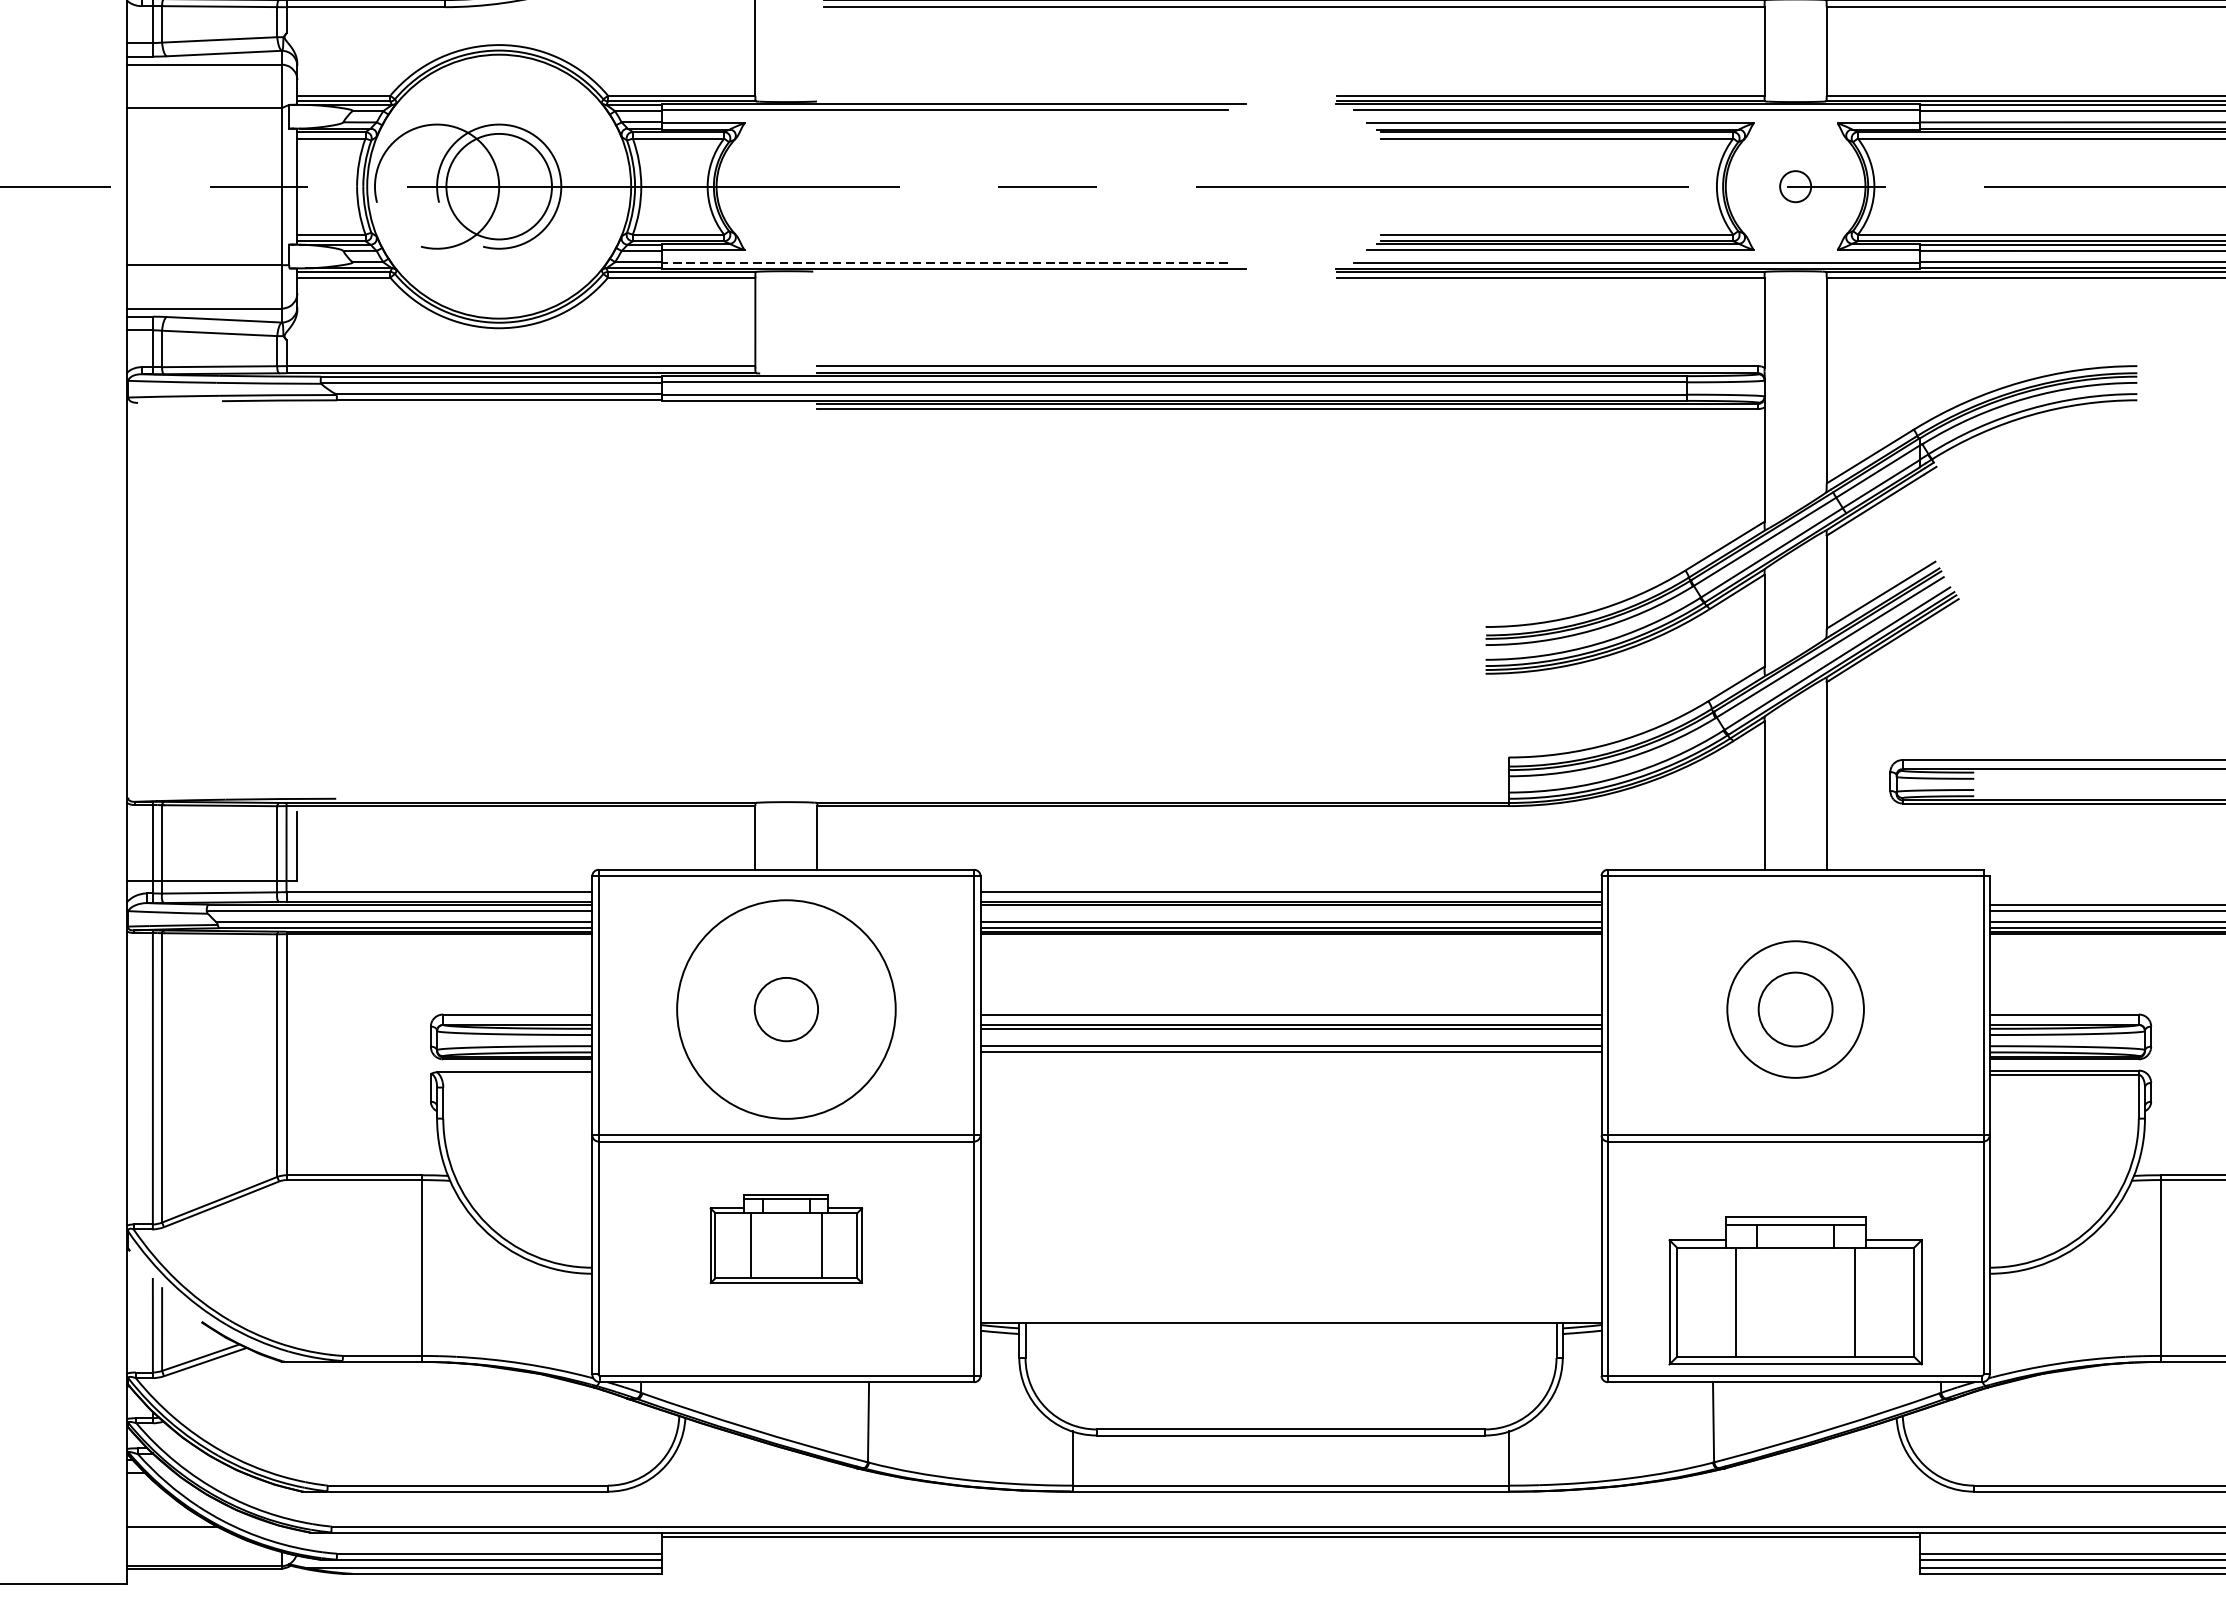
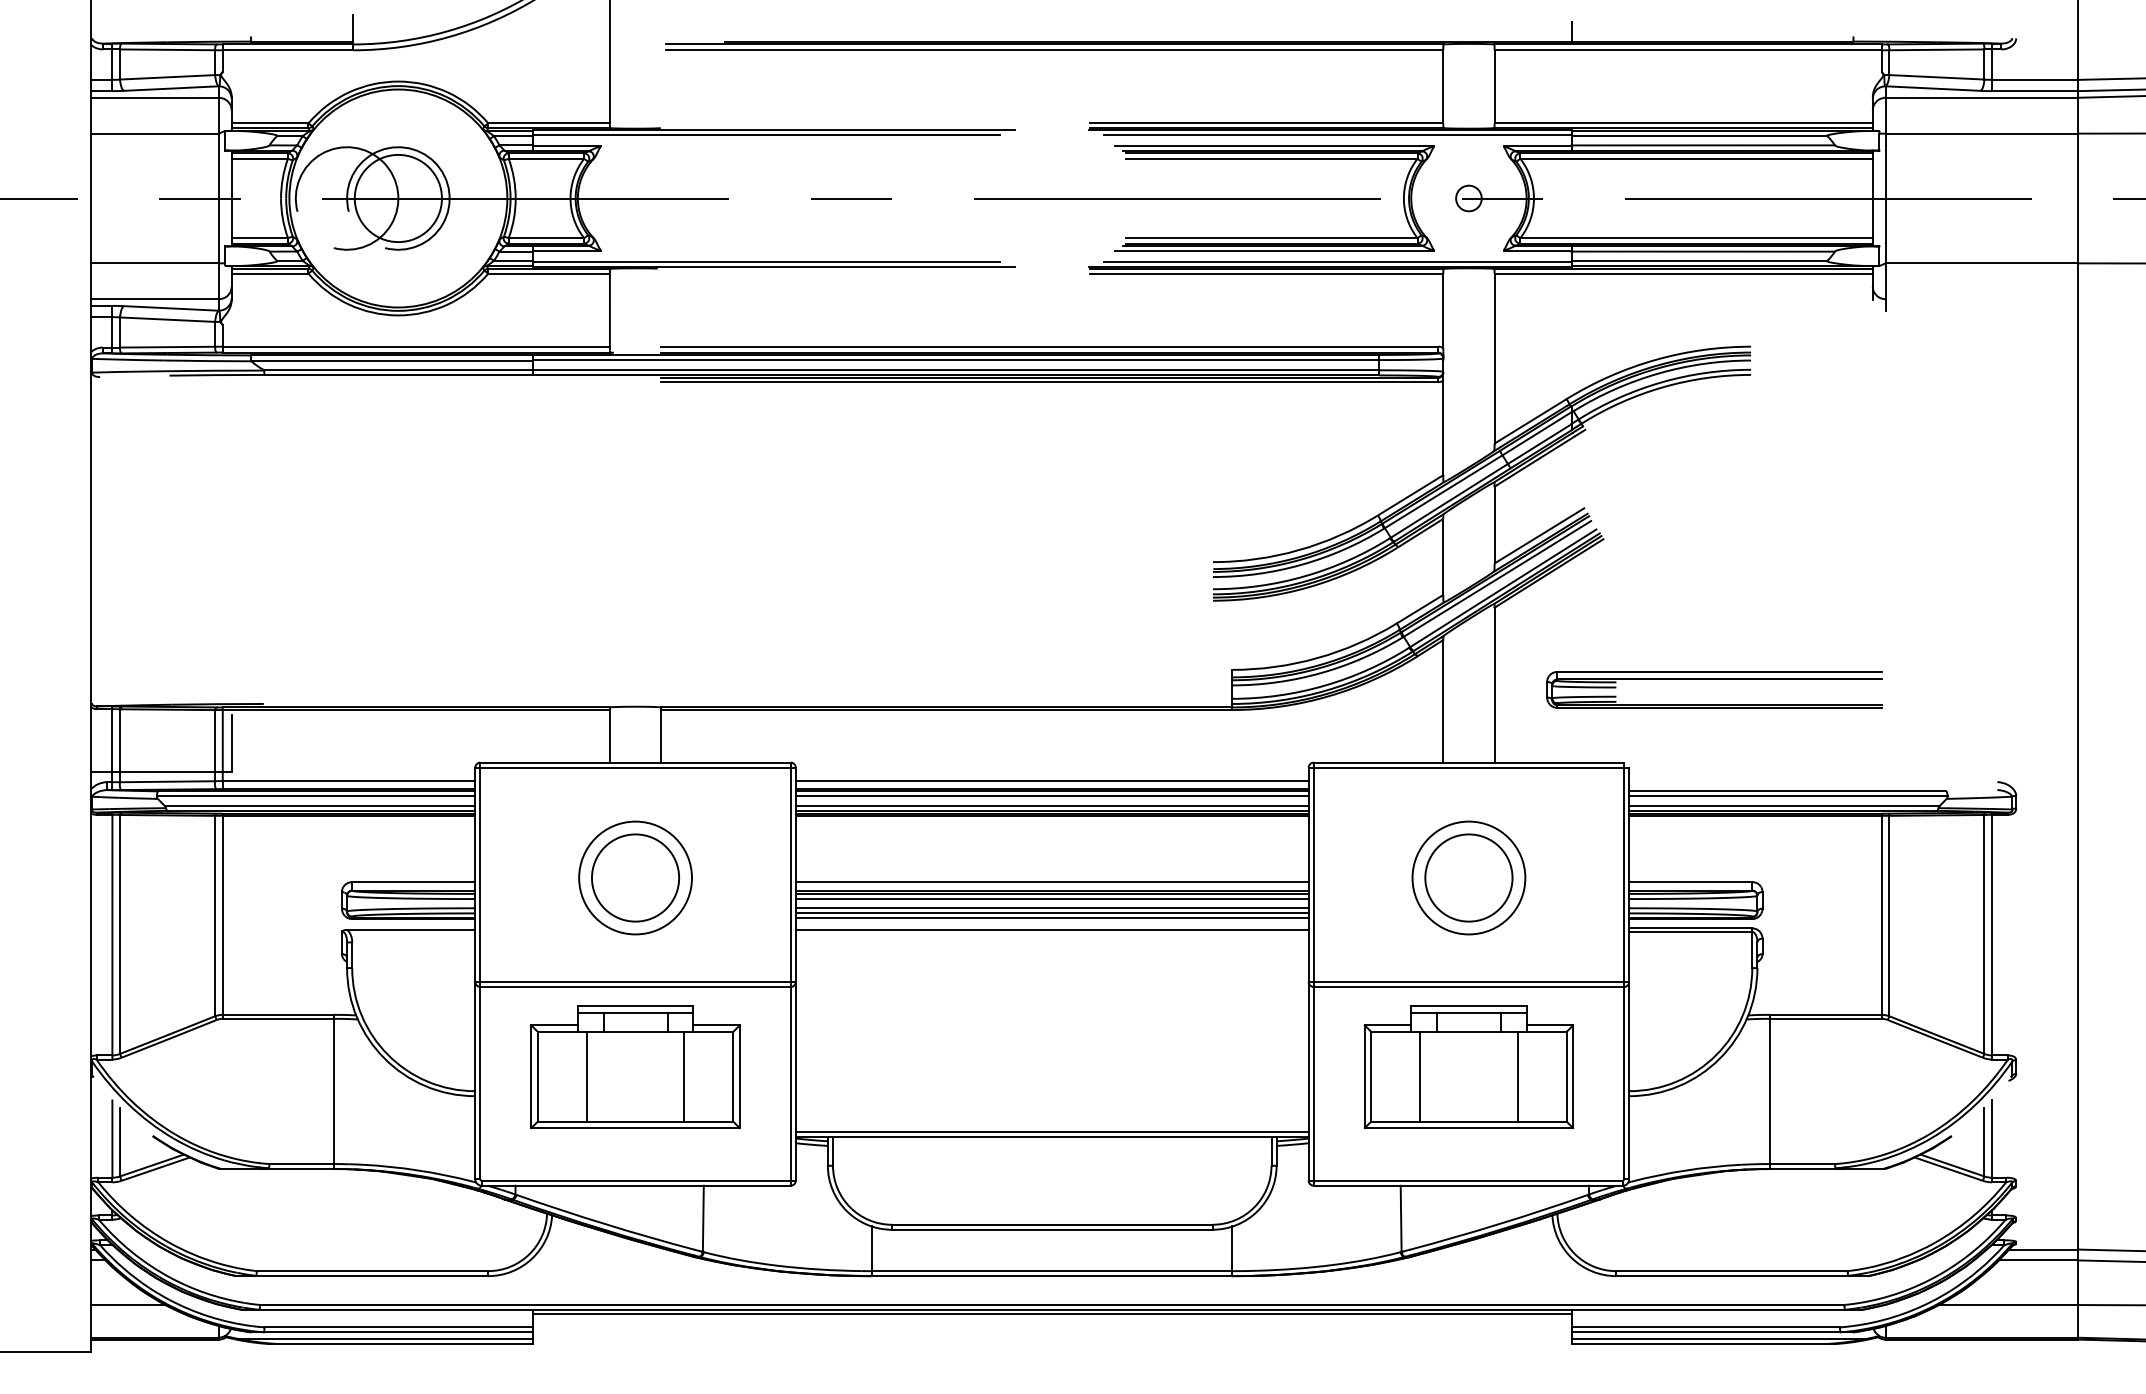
line: (944, 262) -> (766, 261), dashed -> solid
line: (1290, 910) -> (1051, 796), added
circle: (786, 1008) -> (635, 877), size x0.62
circle: (786, 1008) -> (635, 877), size x1.67
circle: (1795, 1008) -> (1468, 877), size x1.43
line: (1290, 1035) -> (1051, 899), added
line: (1290, 1057) -> (1051, 917), added
line: (1290, 1071) -> (1051, 929), added
part: (786, 1239) -> (635, 1067), size x1.67
part: (1795, 1291) -> (1468, 1067), moved
line: (1290, 1316) -> (1051, 1131), added

